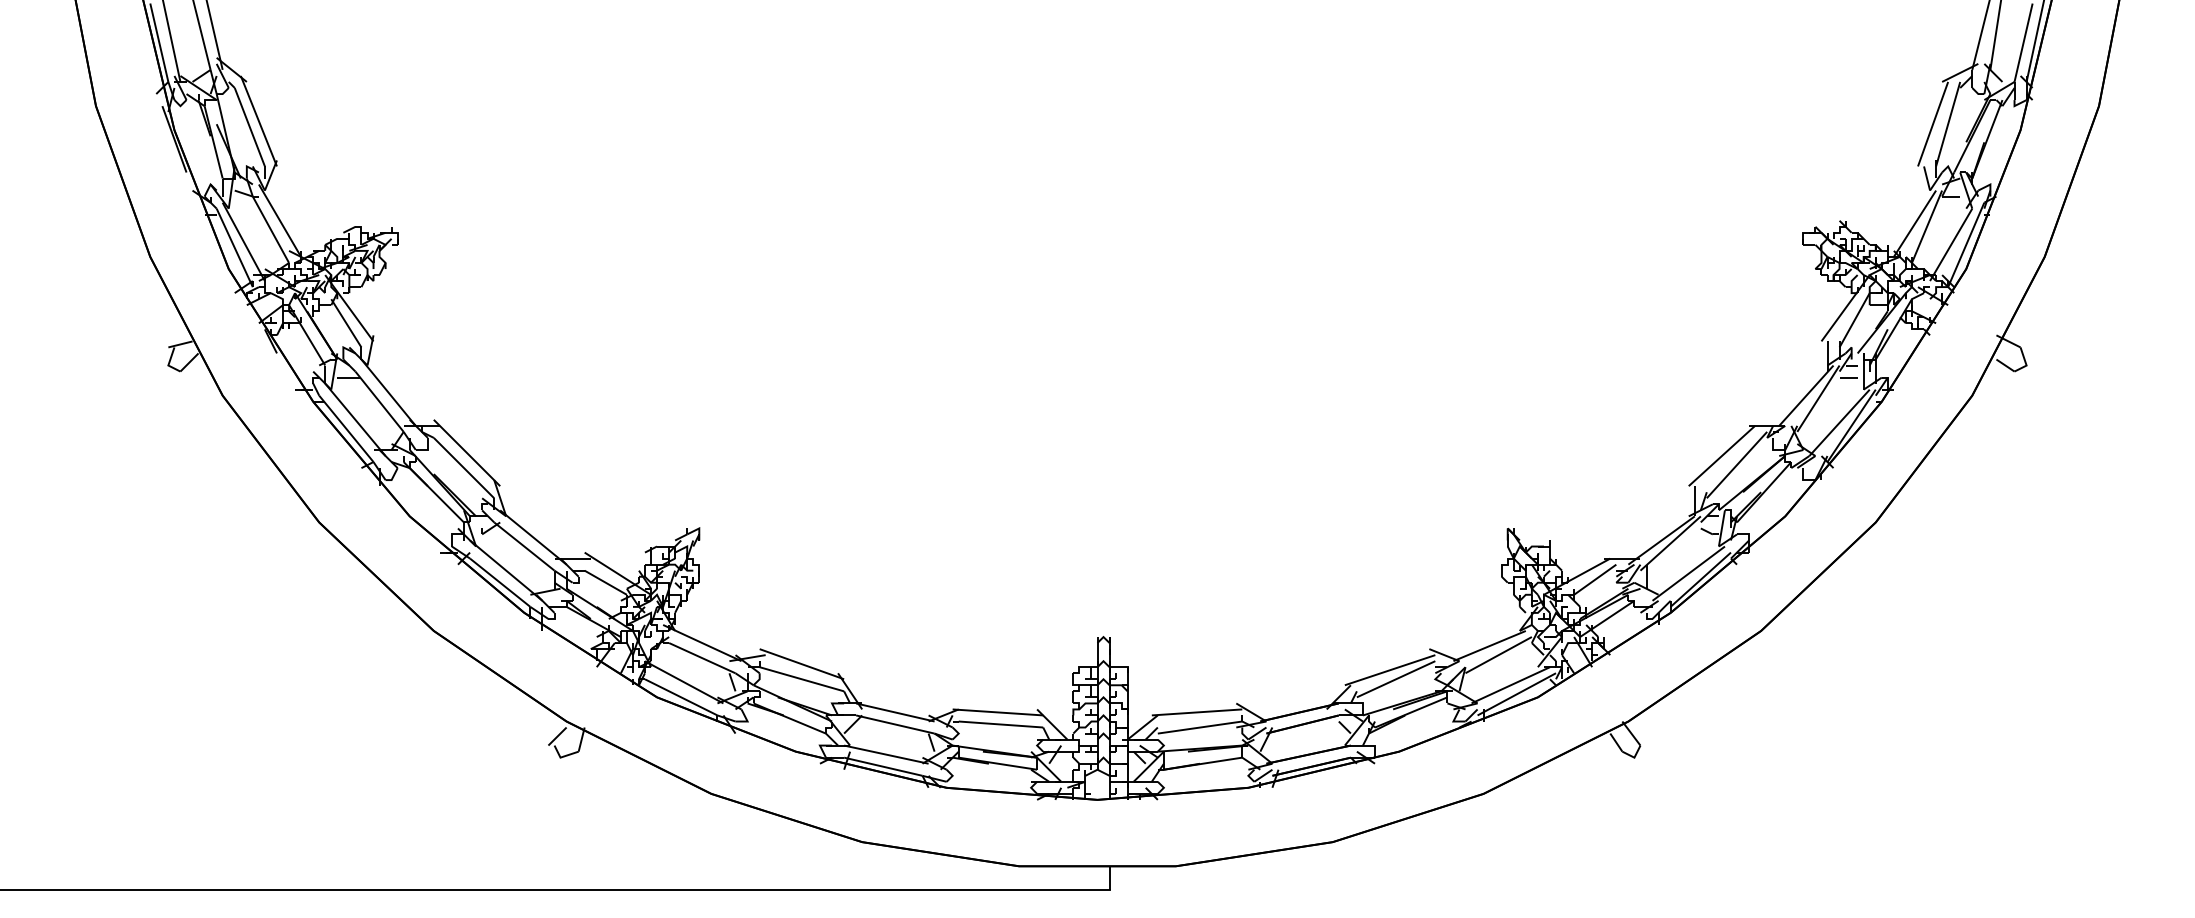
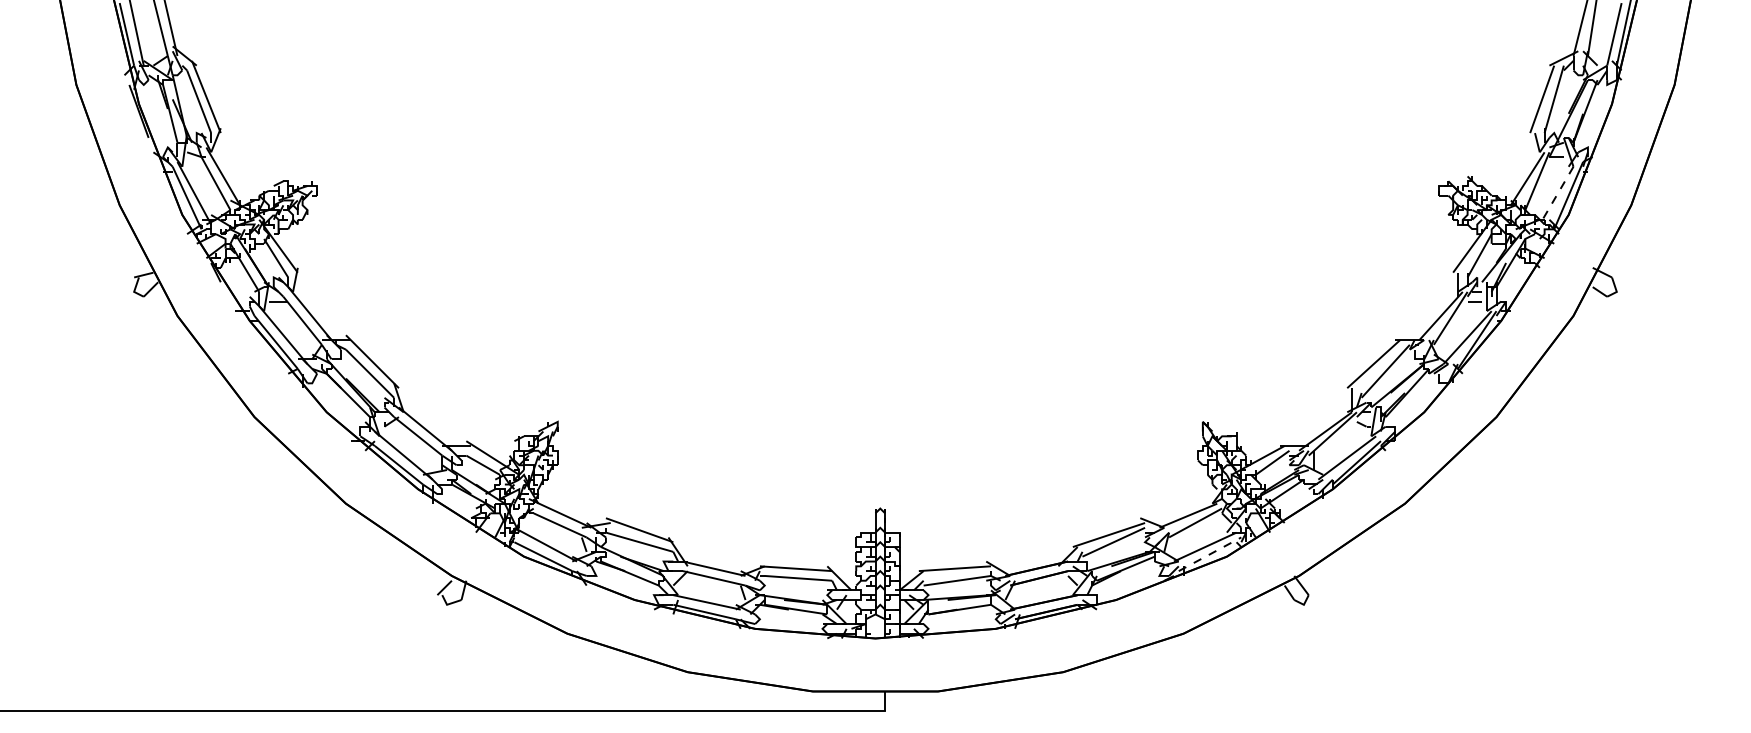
line: (1951, 244) -> (1556, 195), solid -> dashed
line: (1516, 694) -> (1209, 554), solid -> dashed

